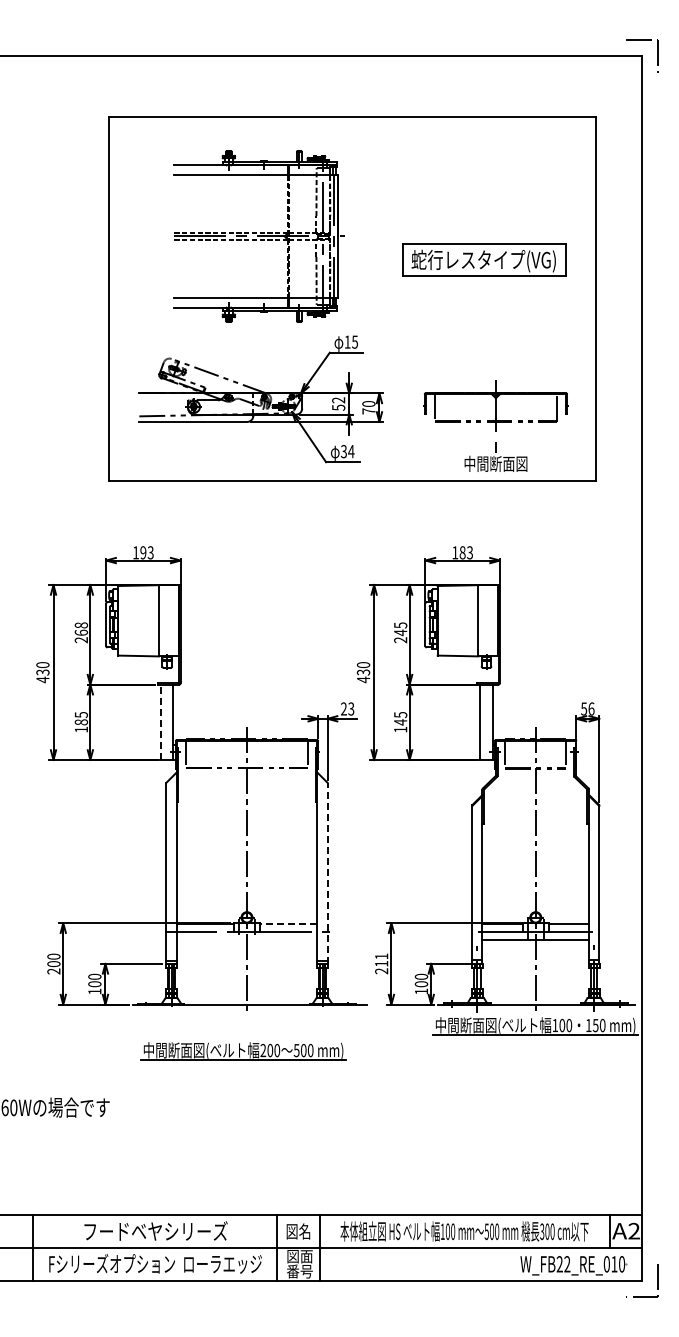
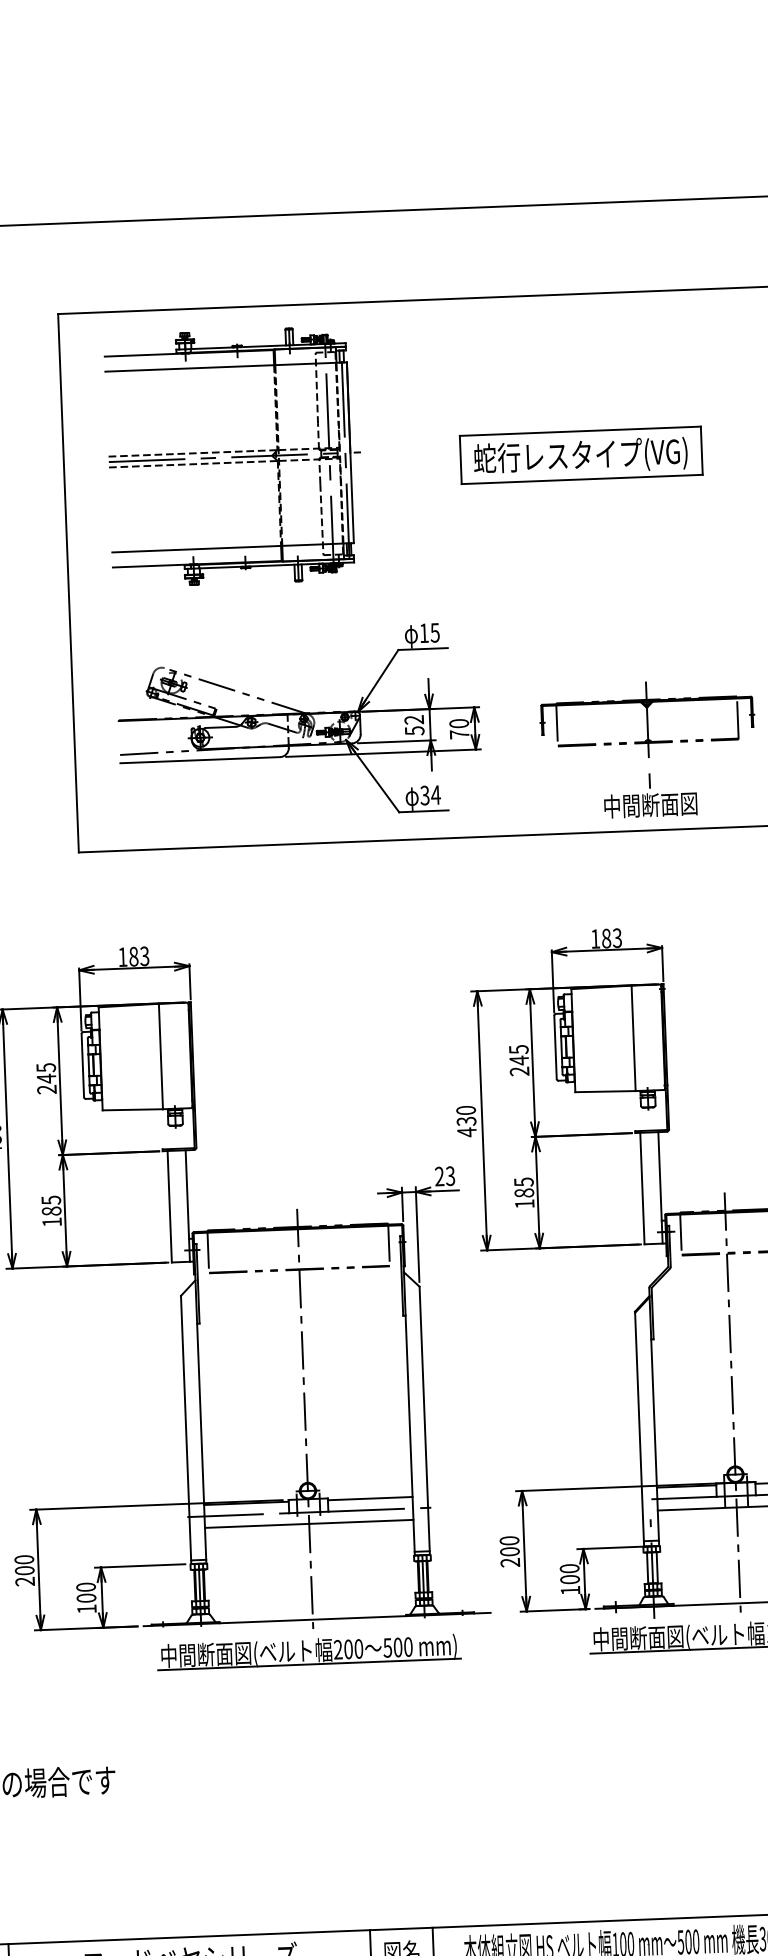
part: (258, 236) -> (233, 457), moved
part: (484, 259) -> (581, 454), moved
text: (143, 552) -> (133, 956), 193 -> 183
text: (81, 629) -> (46, 1073), 268 -> 245
line: (161, 722) -> (170, 1206), dashed -> solid
text: (400, 722) -> (524, 1193), 145 -> 185
line: (327, 873) -> (424, 1421), dashed -> solid
line: (288, 924) -> (369, 1498), dashed -> solid
line: (246, 939) -> (308, 1523), added
text: (381, 959) -> (509, 1545), 211 -> 200
part: (243, 1051) -> (308, 1652), moved

